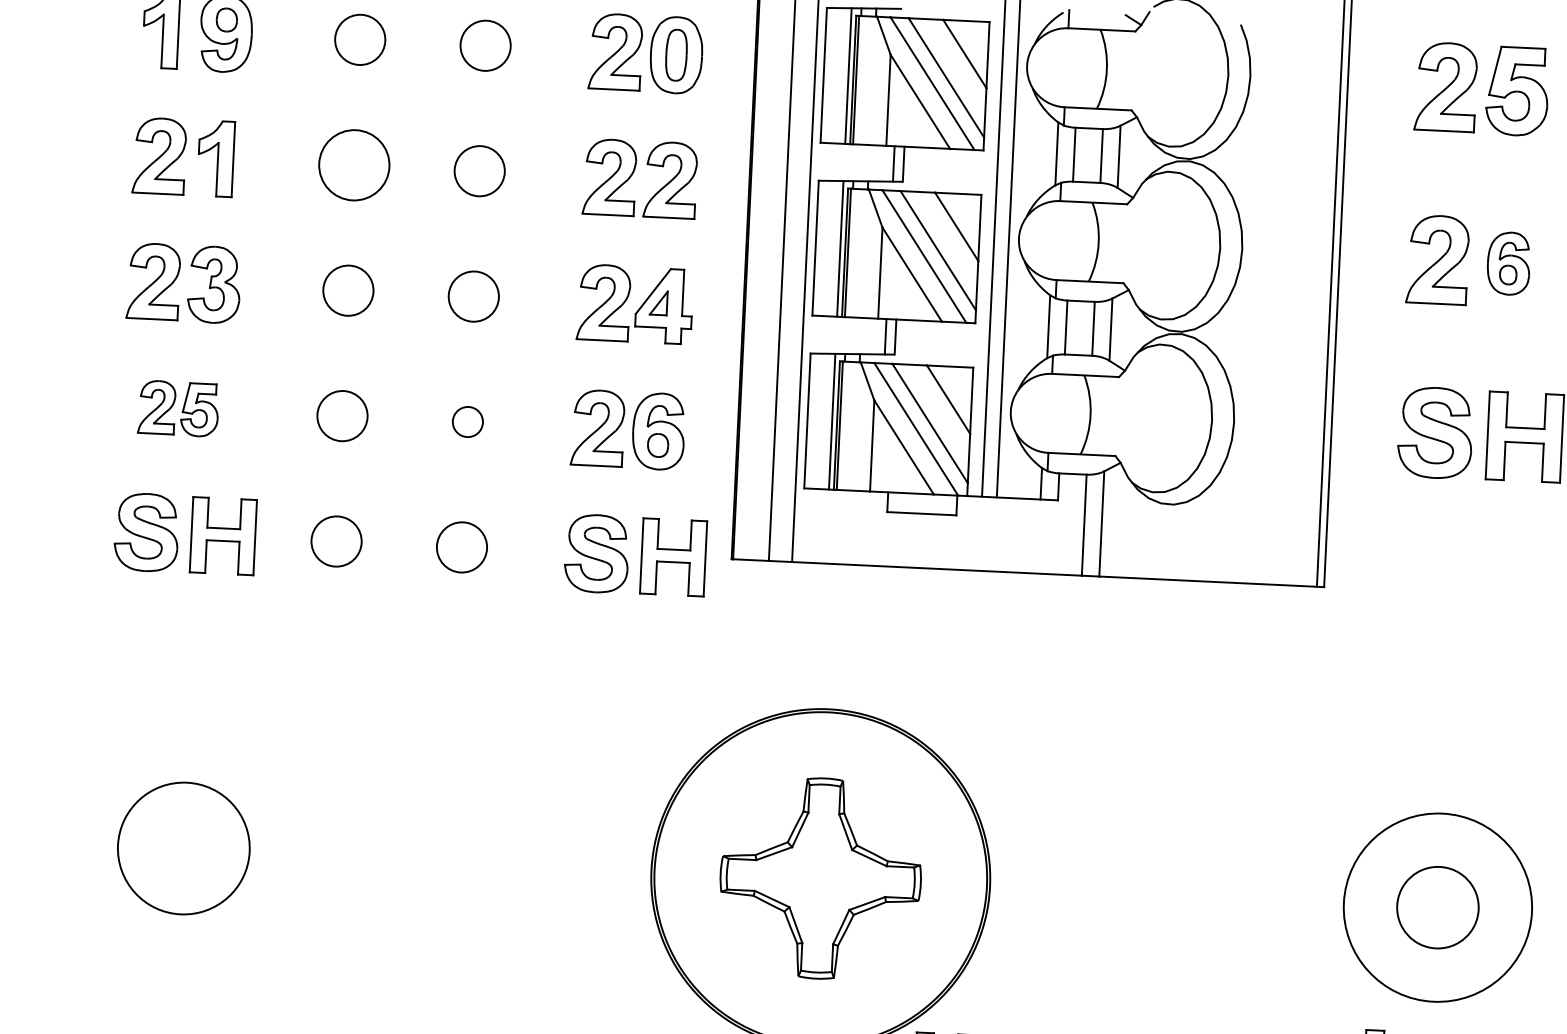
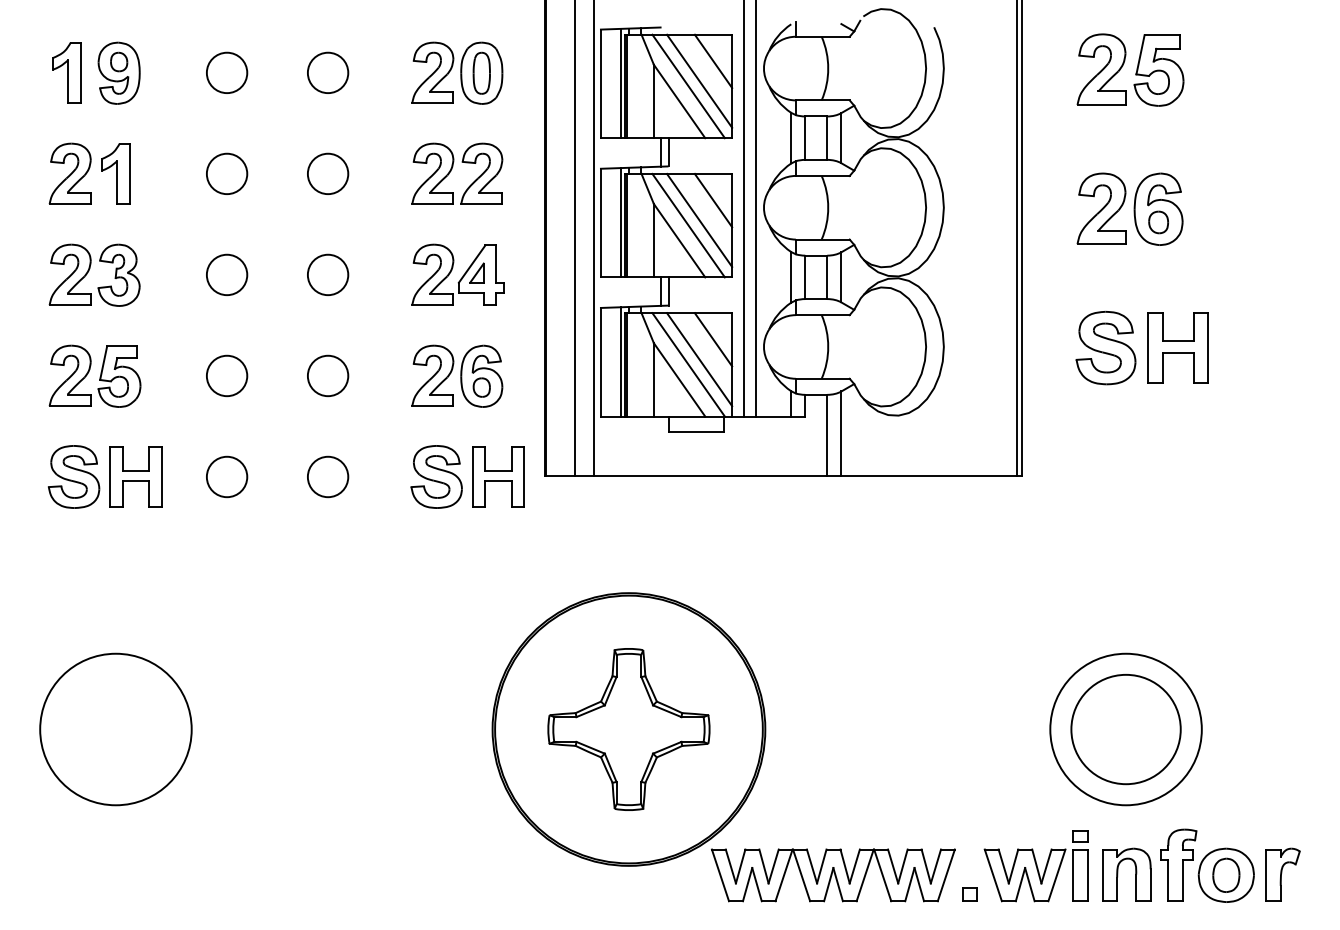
circle: (353, 164) -> (226, 173), size x0.71
part: (1508, 262) -> (1158, 208), size x1.43
part: (177, 407) -> (94, 375), size x1.43
circle: (467, 421) -> (327, 375), size x1.67
circle: (183, 848) -> (115, 729), size x1.43
circle: (1437, 907) -> (1125, 729), size x1.67

